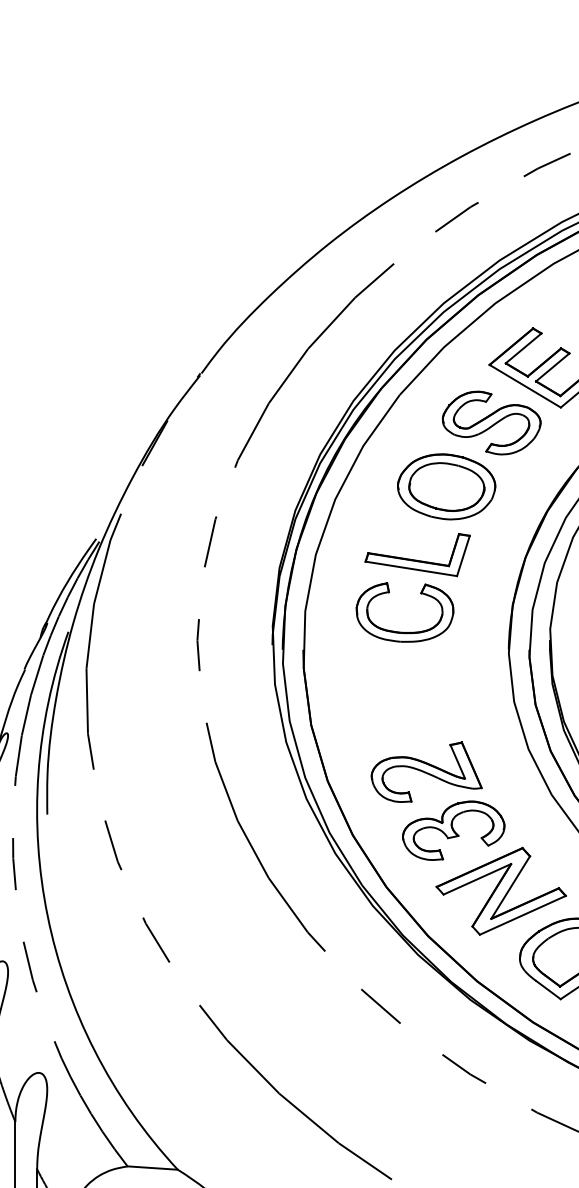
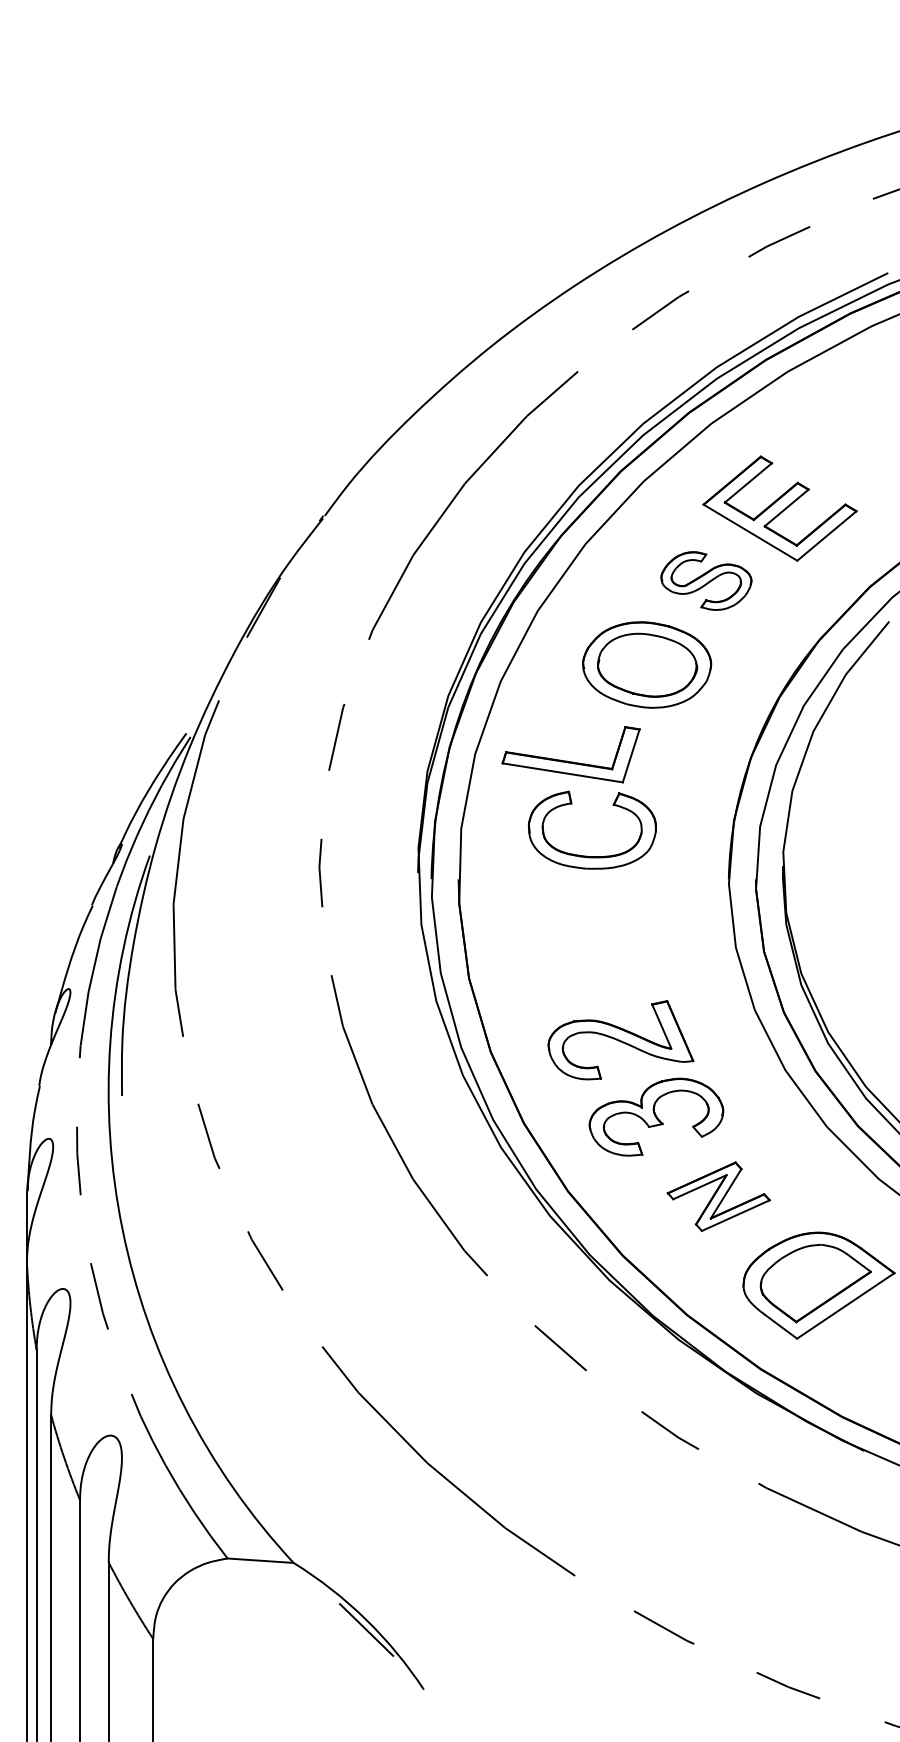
part: (491, 422) -> (706, 580), size x0.7
part: (414, 559) -> (567, 760), moved
part: (500, 891) -> (718, 1196), size x0.6

